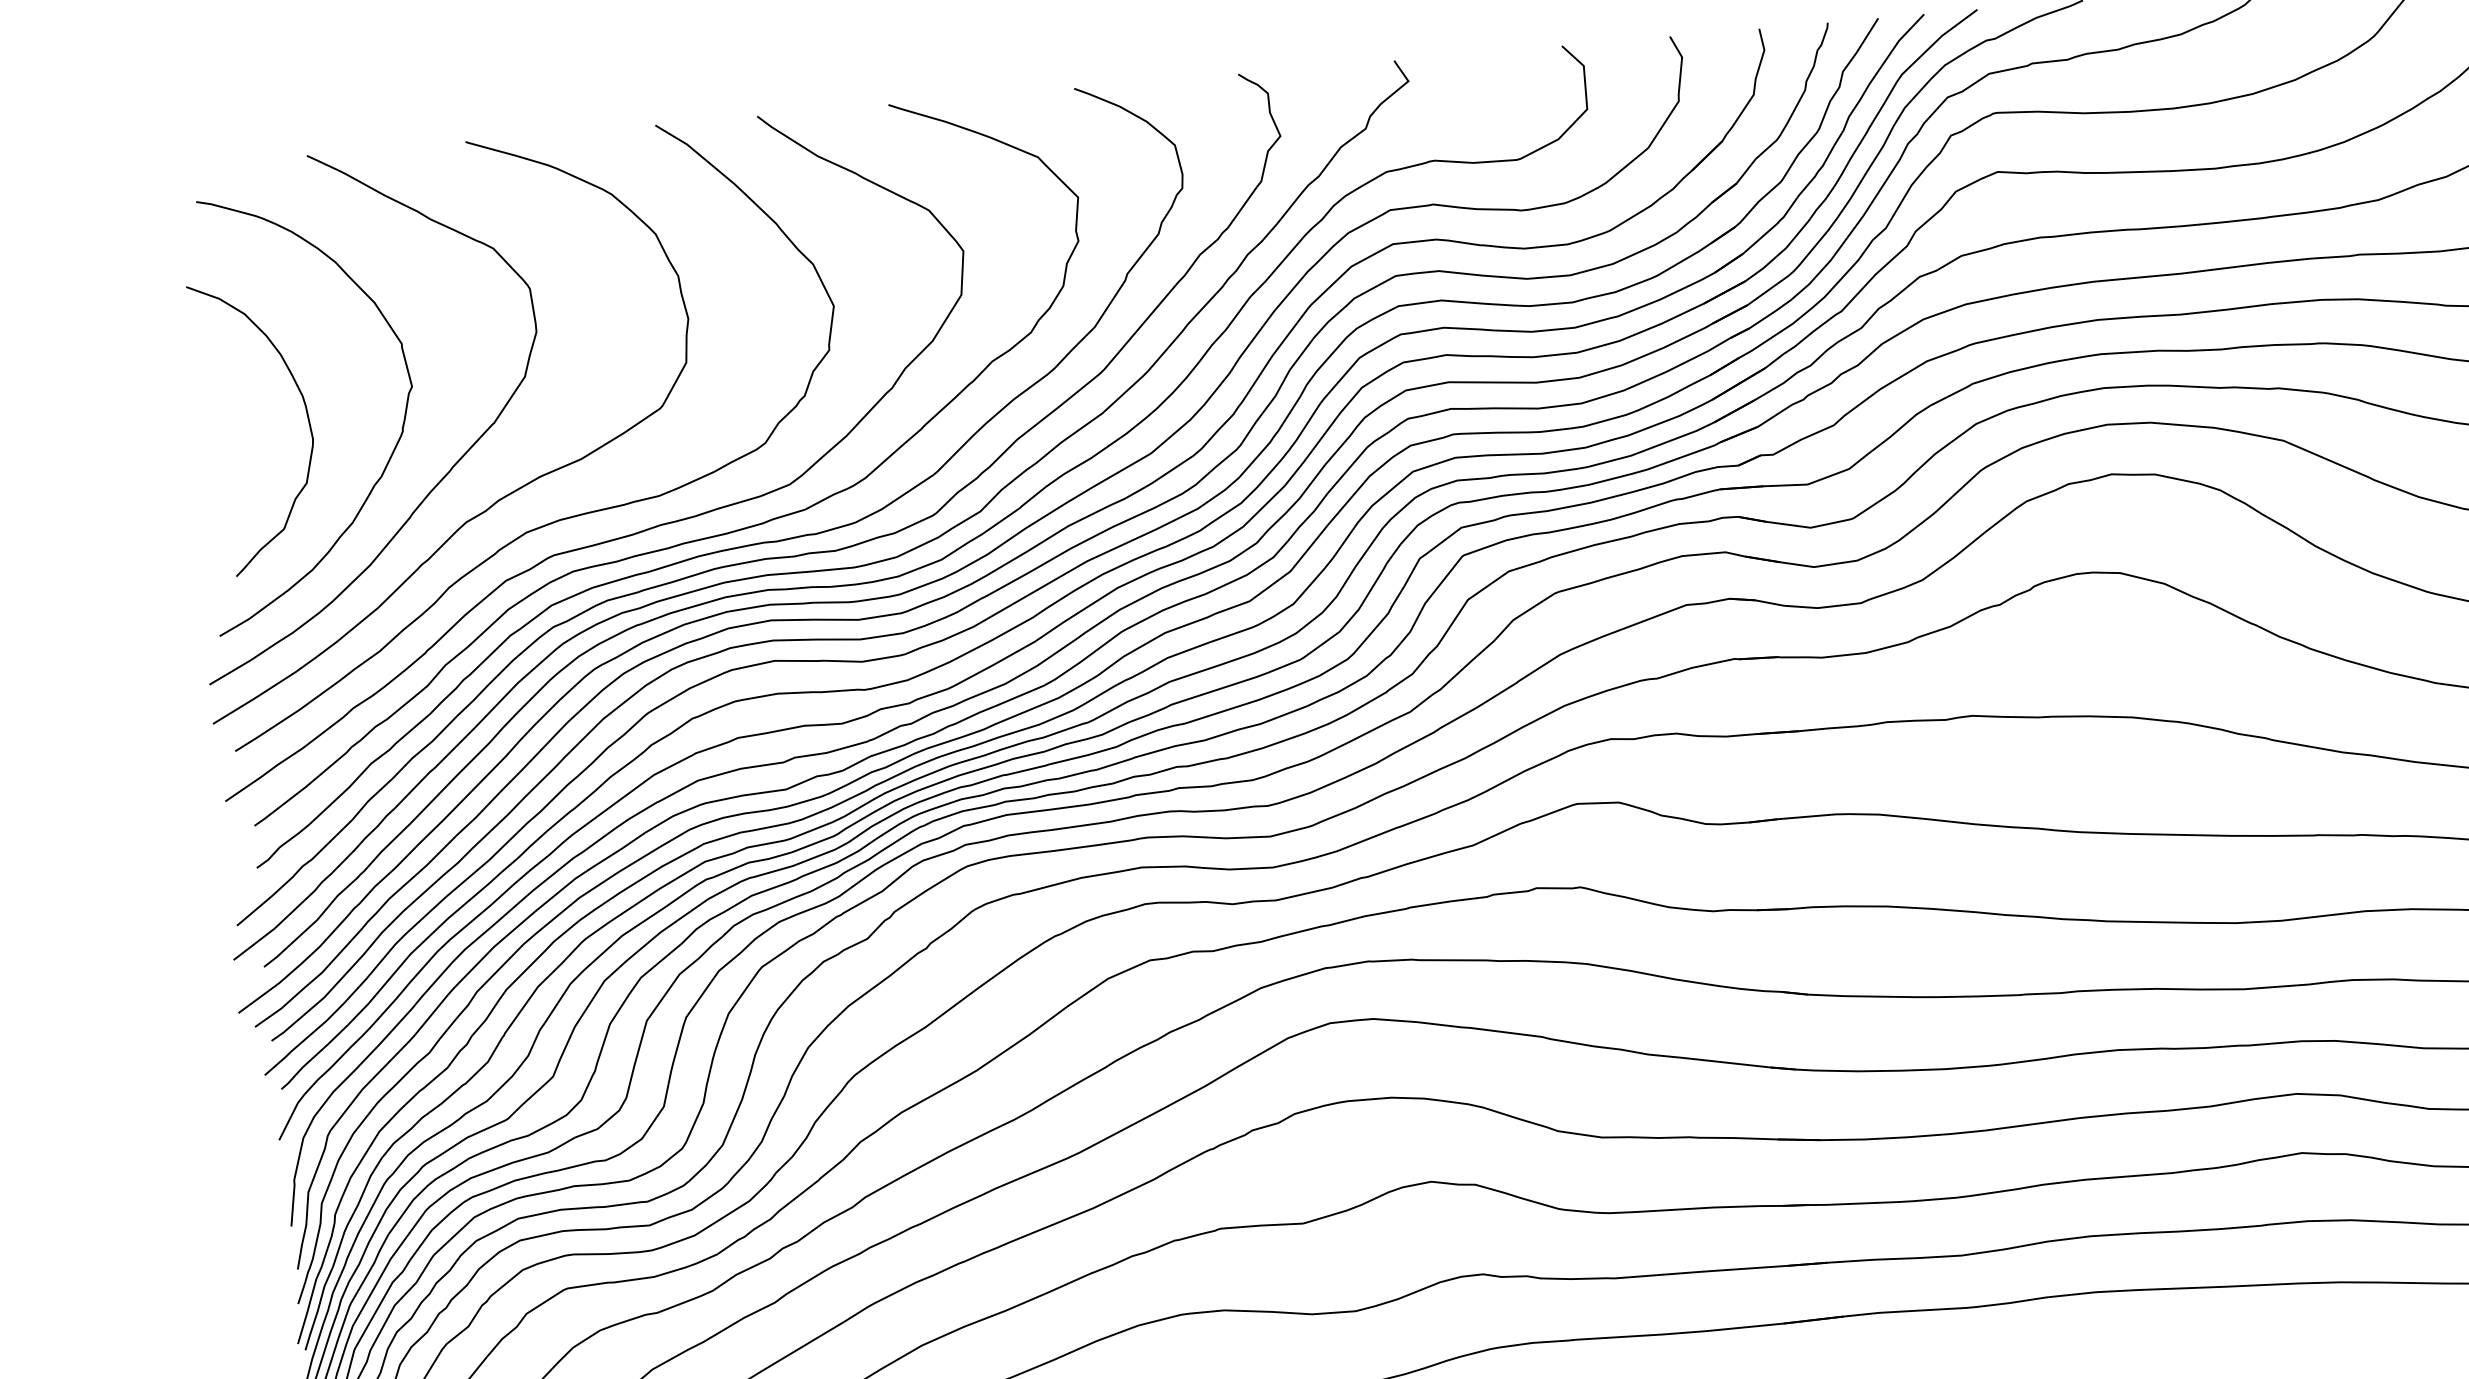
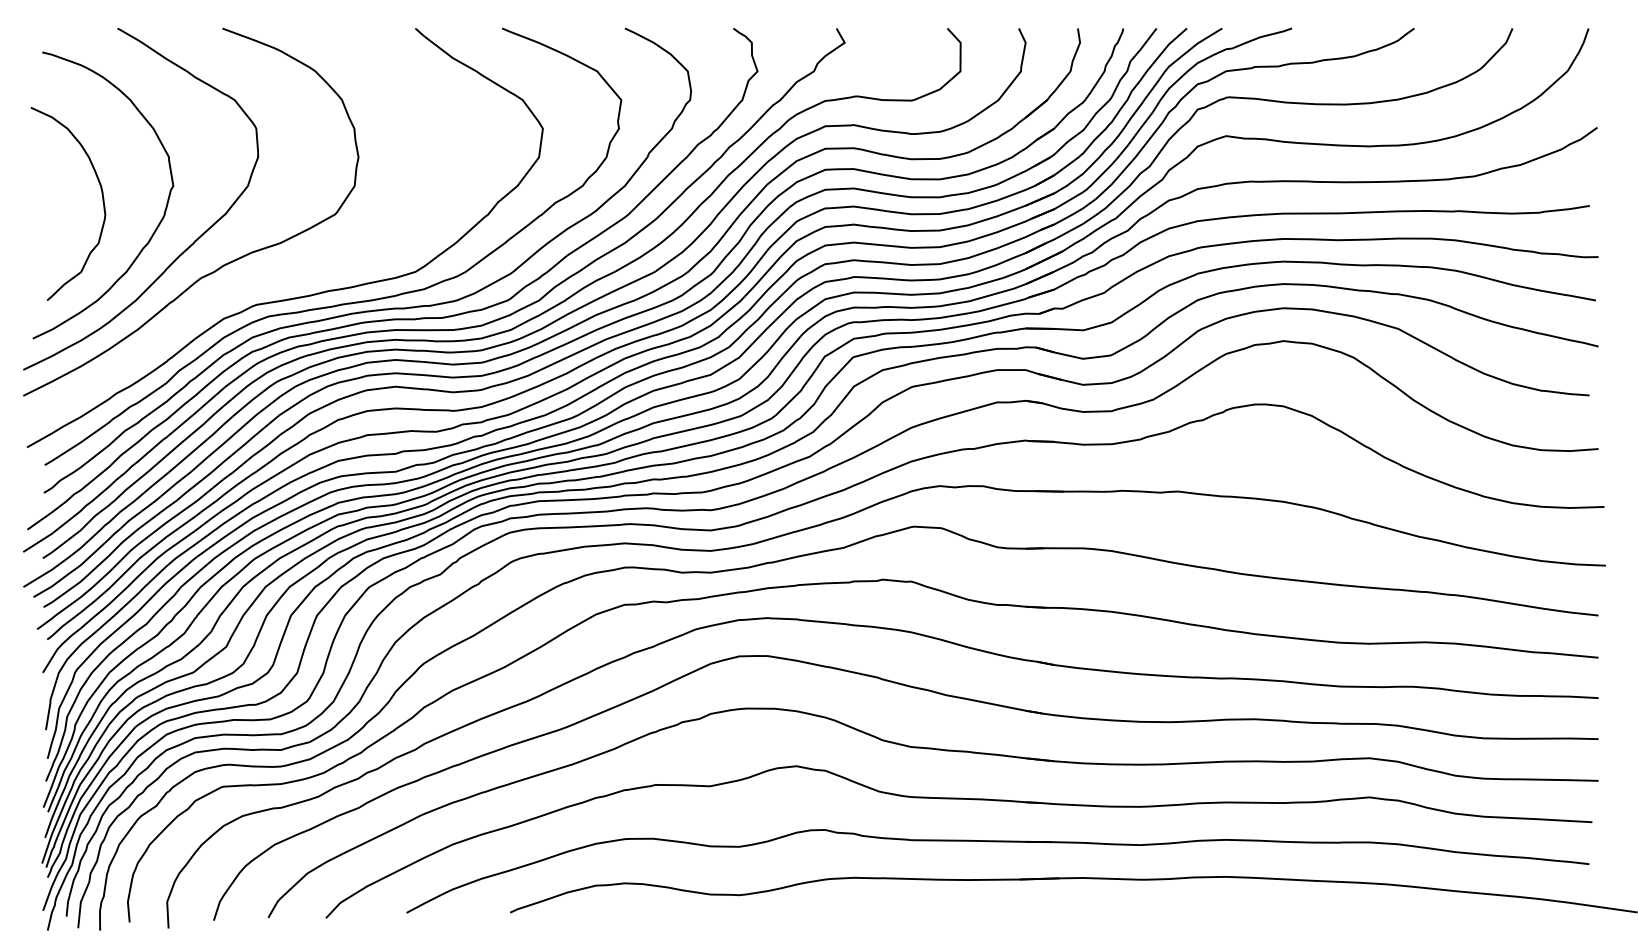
curve: (556, 519) -> (260, 281), removed

